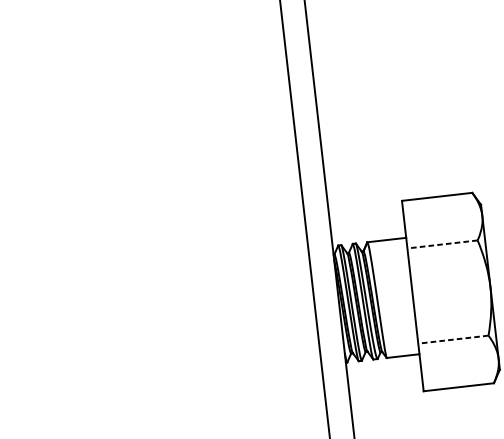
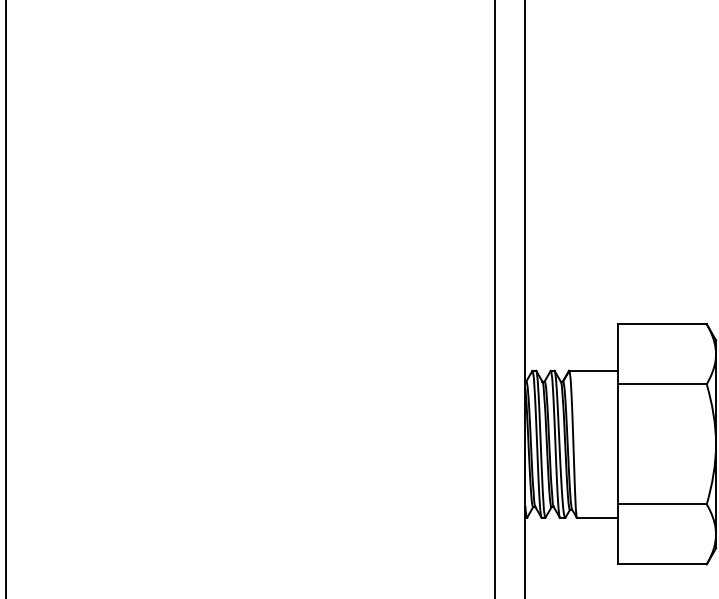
line: (441, 244) -> (661, 384), dashed -> solid
line: (452, 339) -> (661, 504), dashed -> solid

